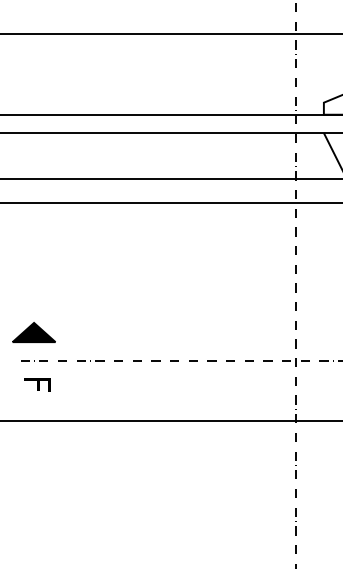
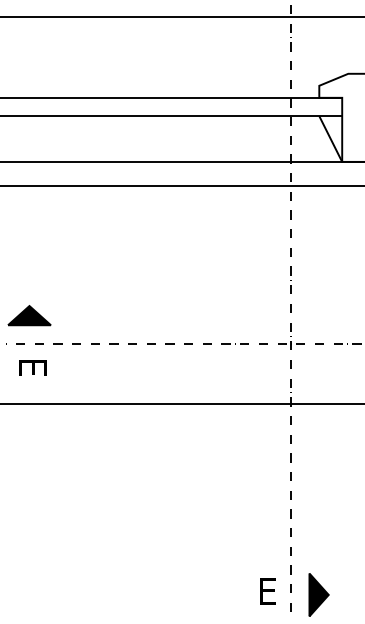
text: (37, 384) -> (32, 367), F -> E

